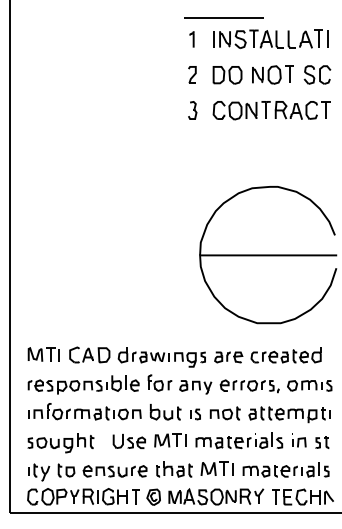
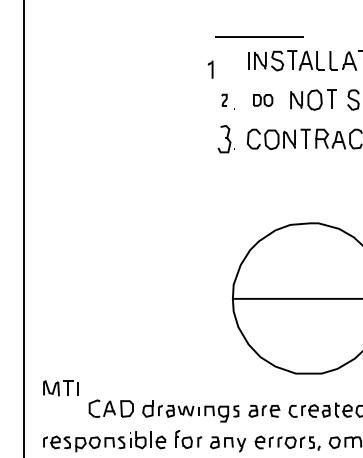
part: (191, 39) -> (210, 69), moved
part: (192, 74) -> (224, 99), size x0.6
part: (227, 75) -> (263, 100), size x0.6
part: (192, 110) -> (224, 139), size x1.4
part: (43, 354) -> (60, 388), moved

